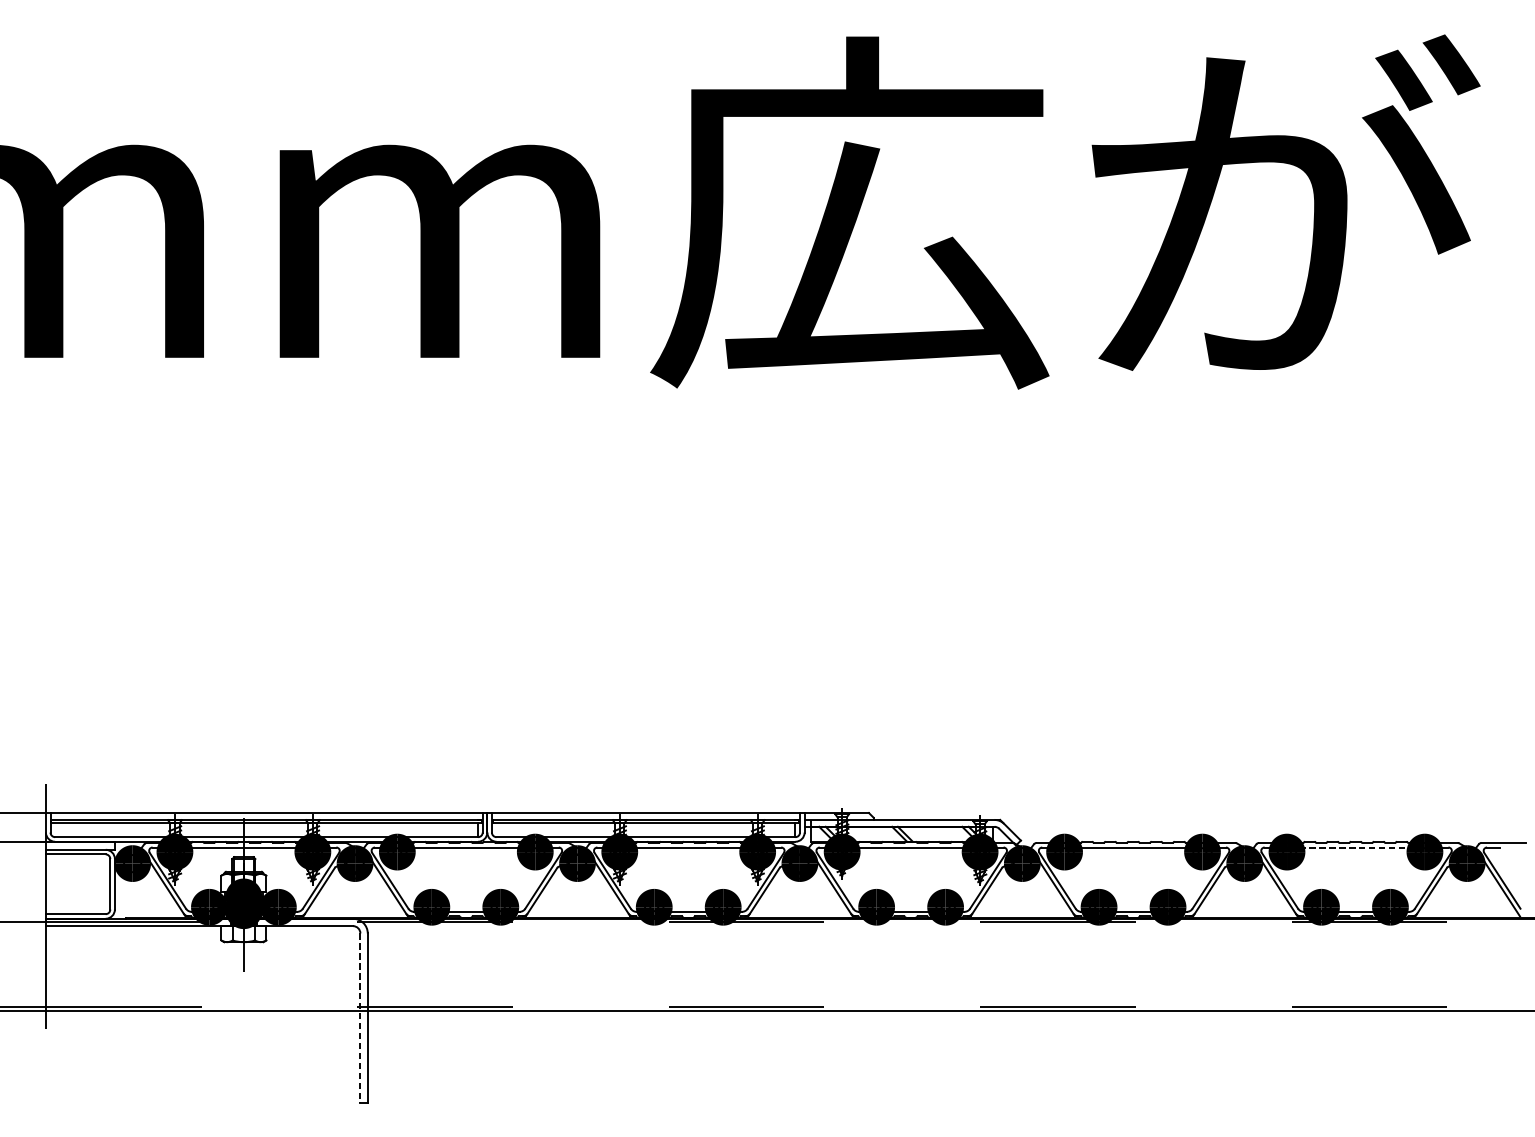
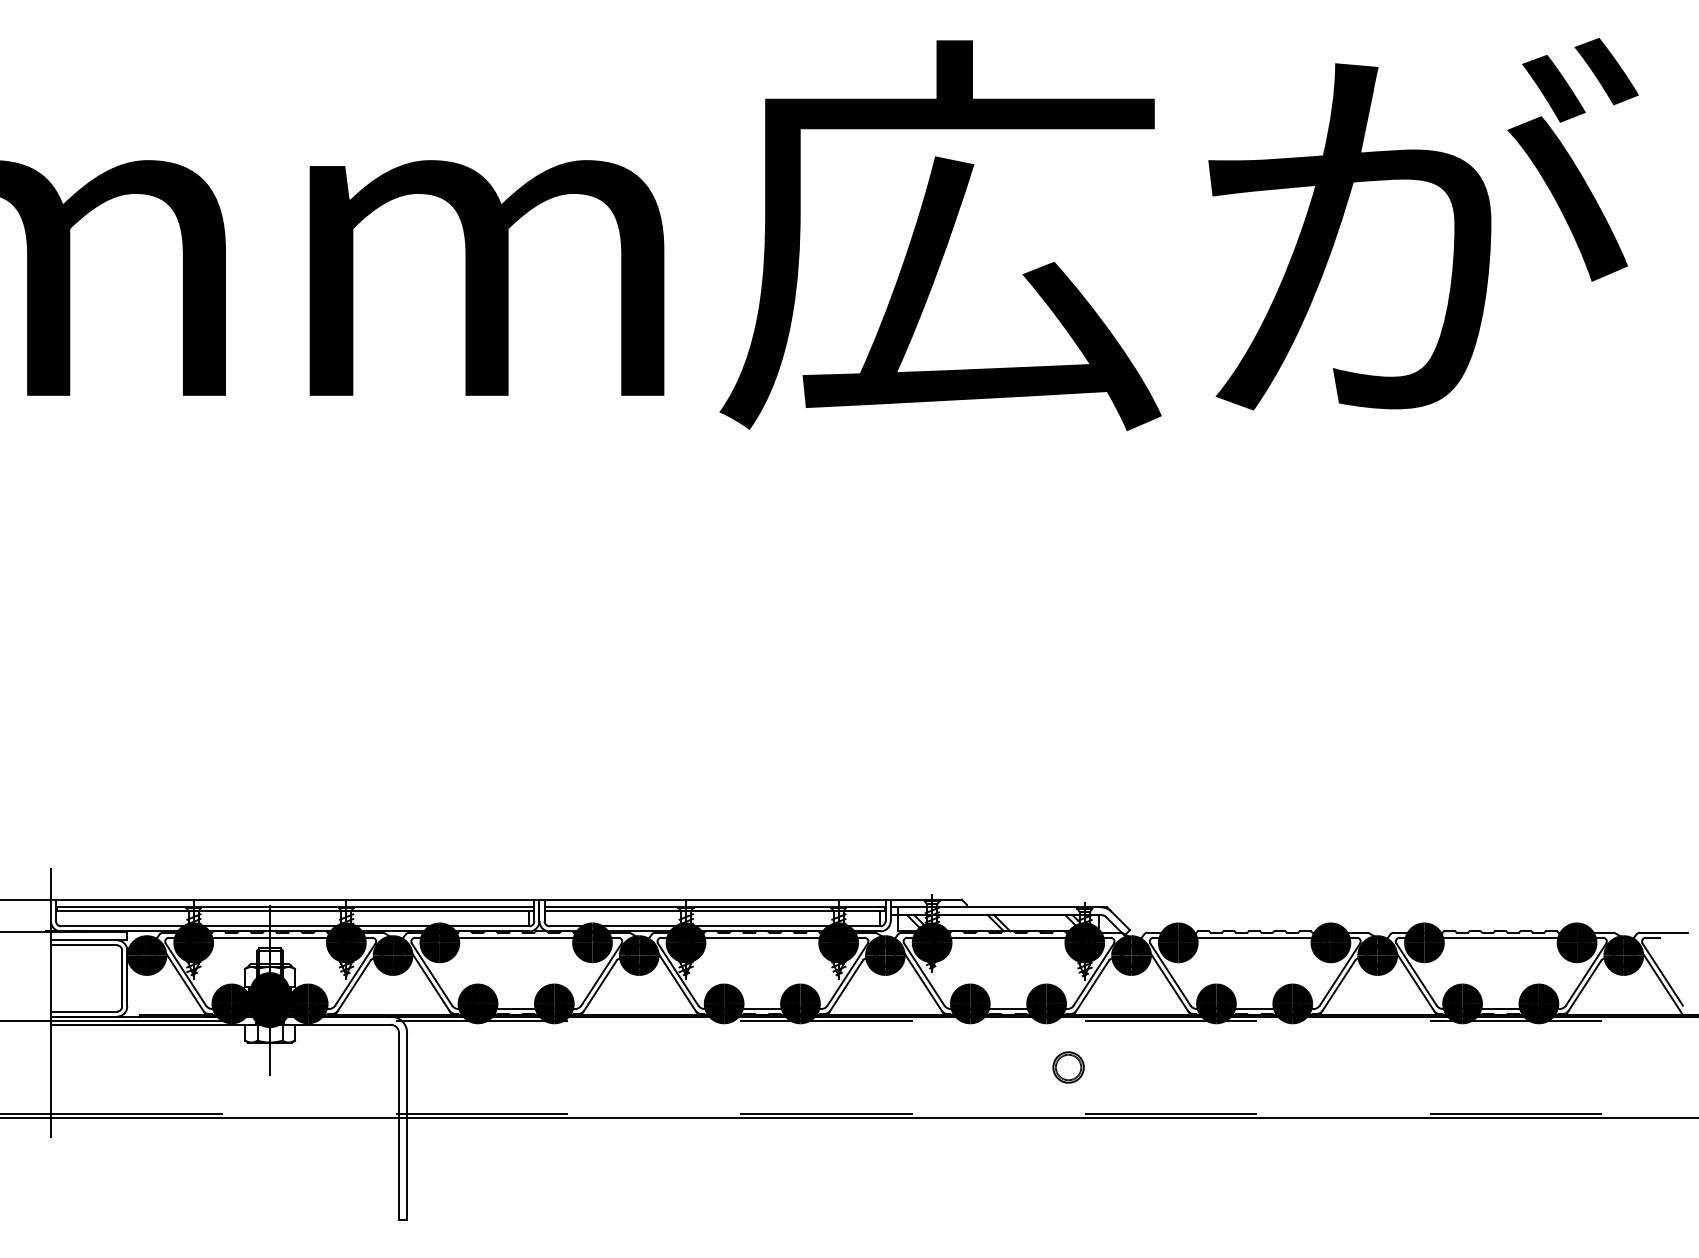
line: (1355, 847) -> (1500, 937), dashed -> solid
part: (965, 964) -> (1068, 1067), added
line: (360, 1018) -> (399, 1126), dashed -> solid

